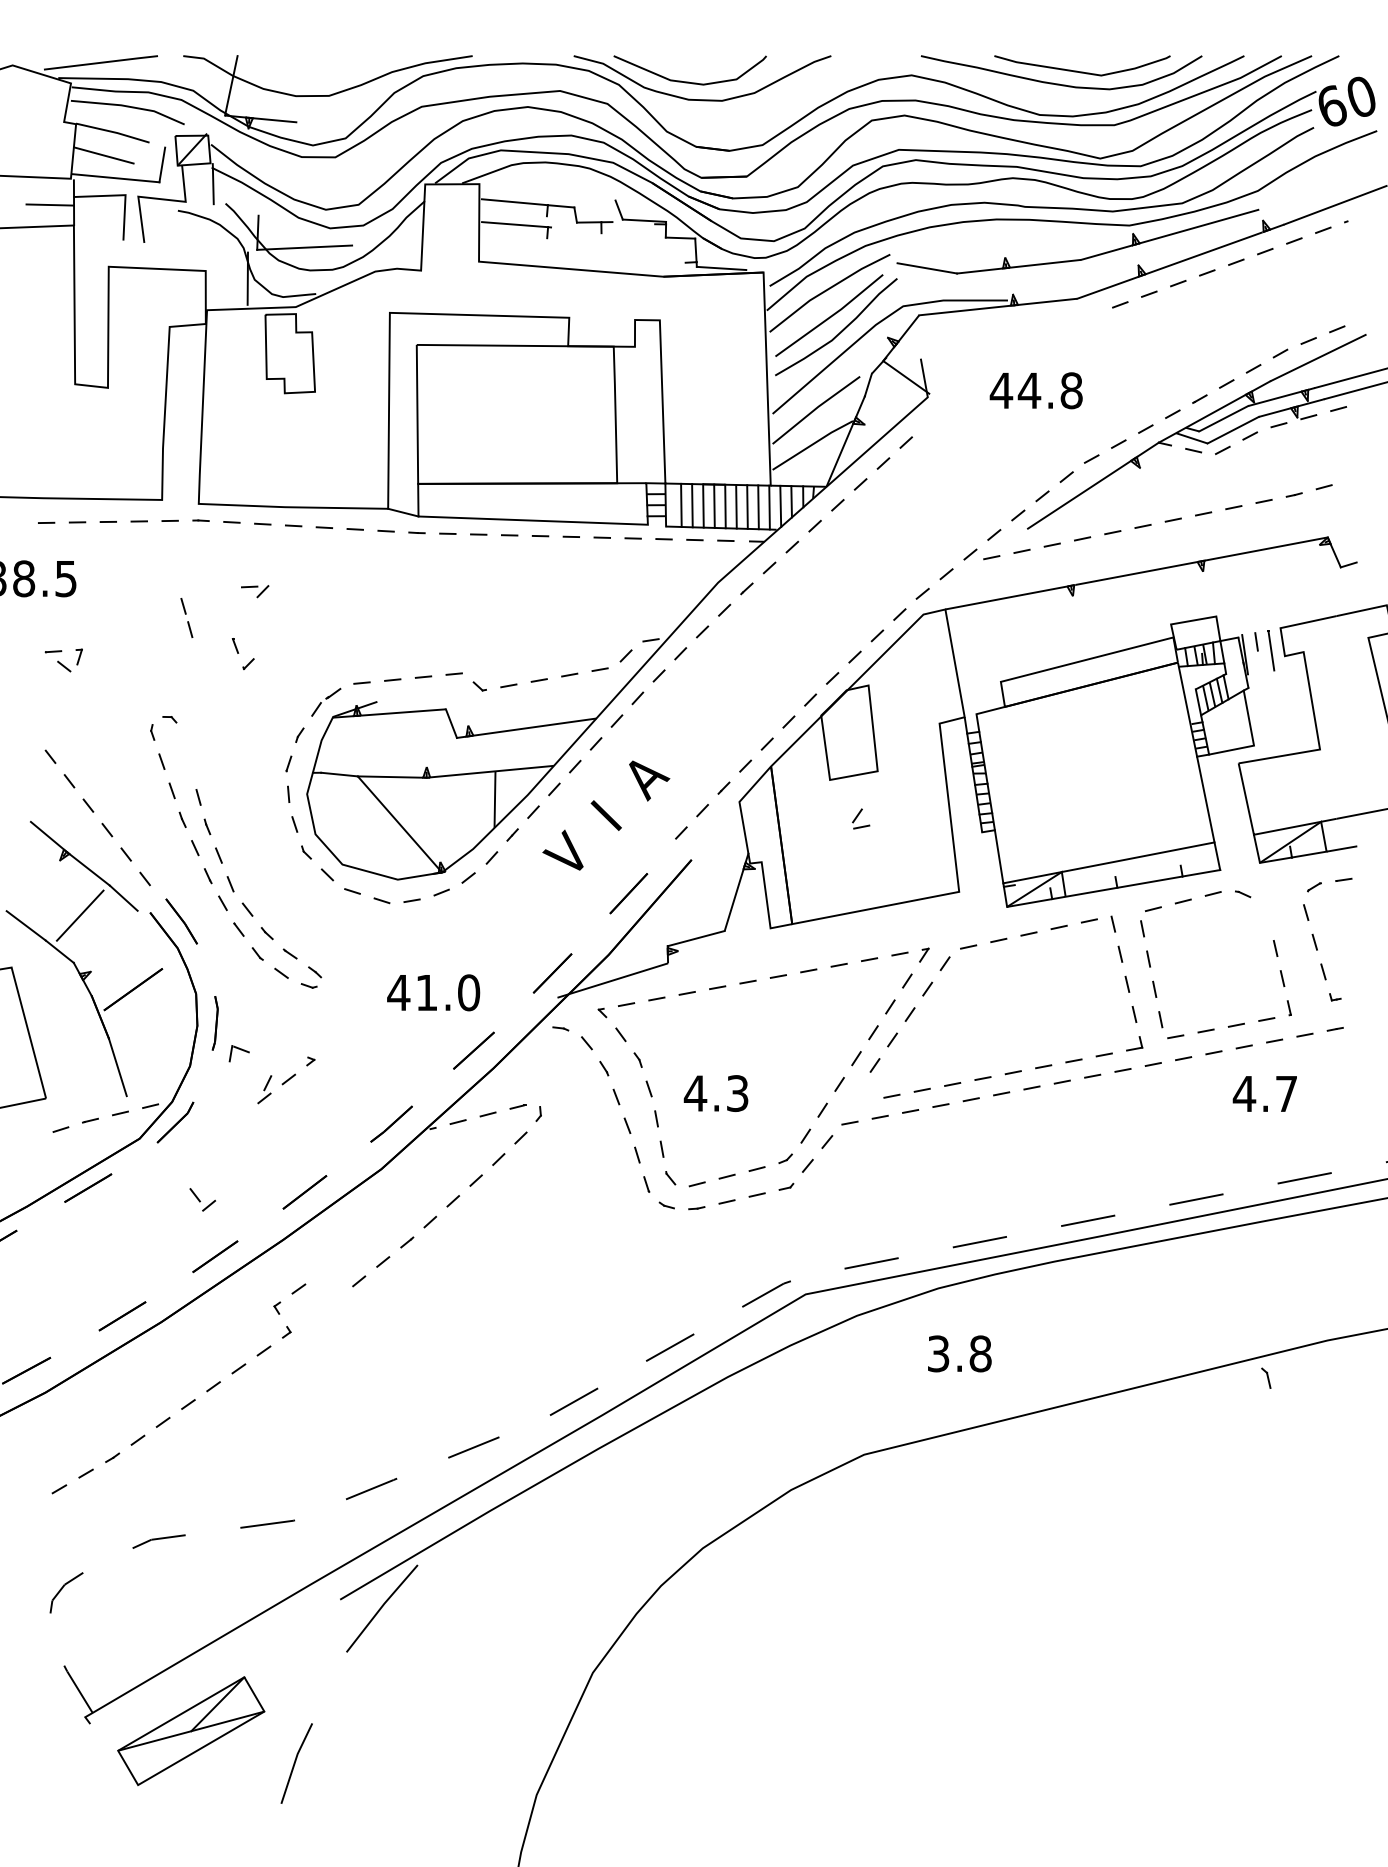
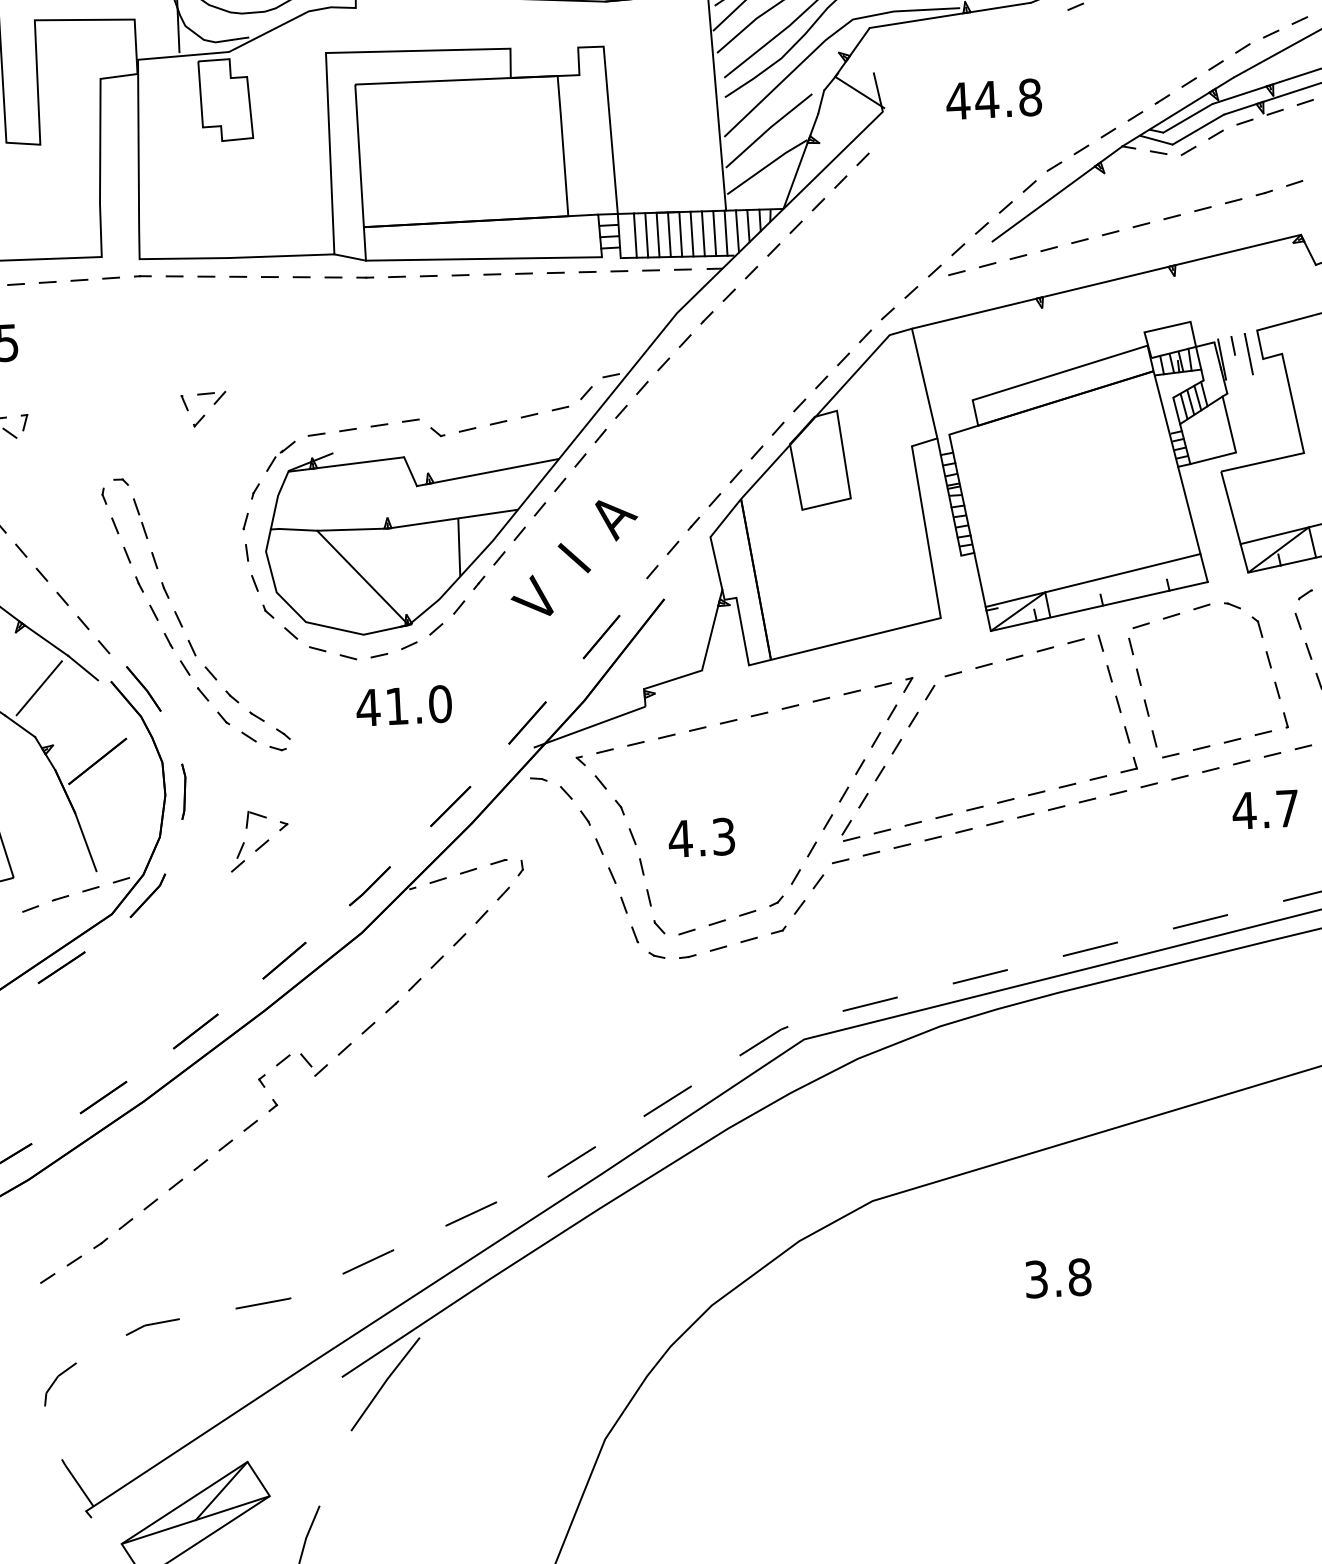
part: (255, 591) -> (212, 398), moved
line: (186, 614) -> (139, 515), moved
part: (861, 818) -> (850, 830), moved
text: (433, 992) -> (403, 705), moved
part: (238, 1053) -> (255, 819), moved
part: (202, 1199) -> (313, 1064), moved
text: (959, 1353) -> (1057, 1277), moved
part: (1266, 1377) -> (1257, 626), moved

